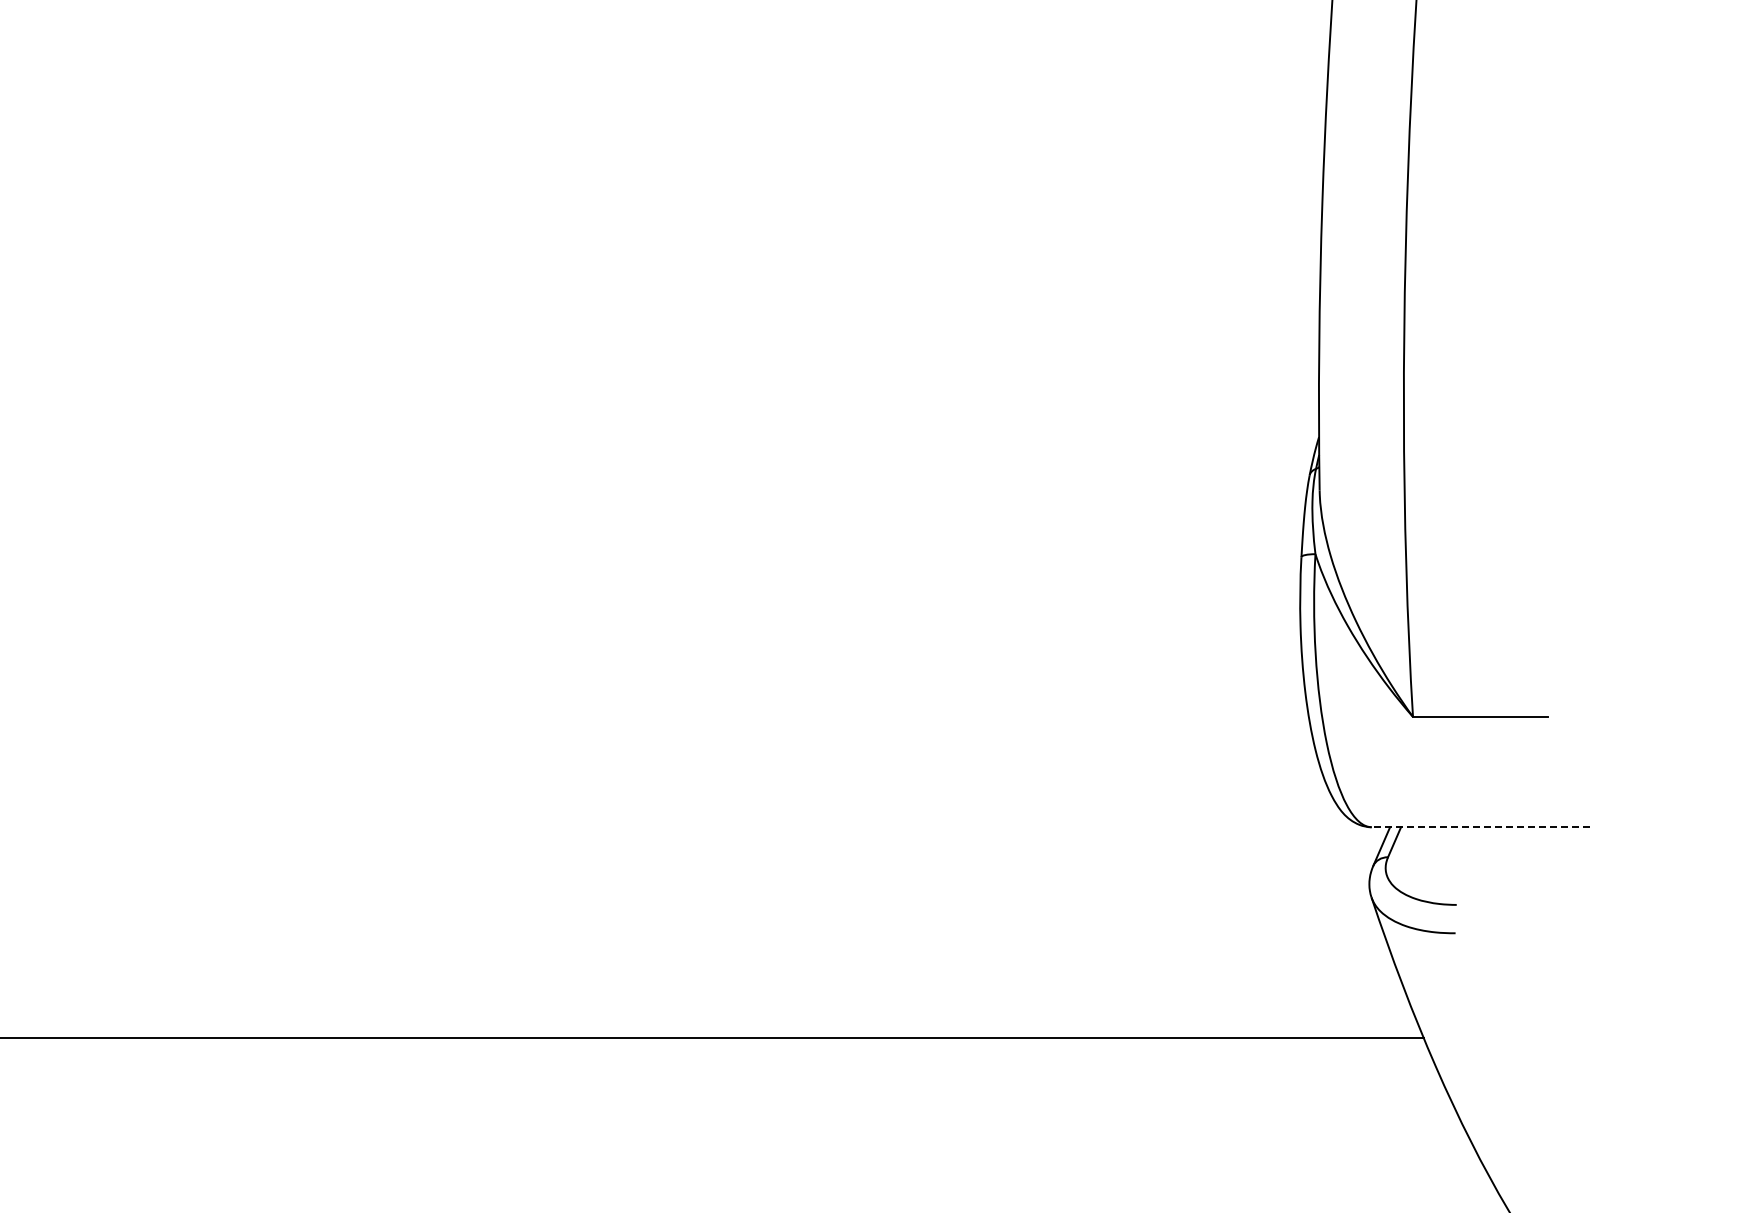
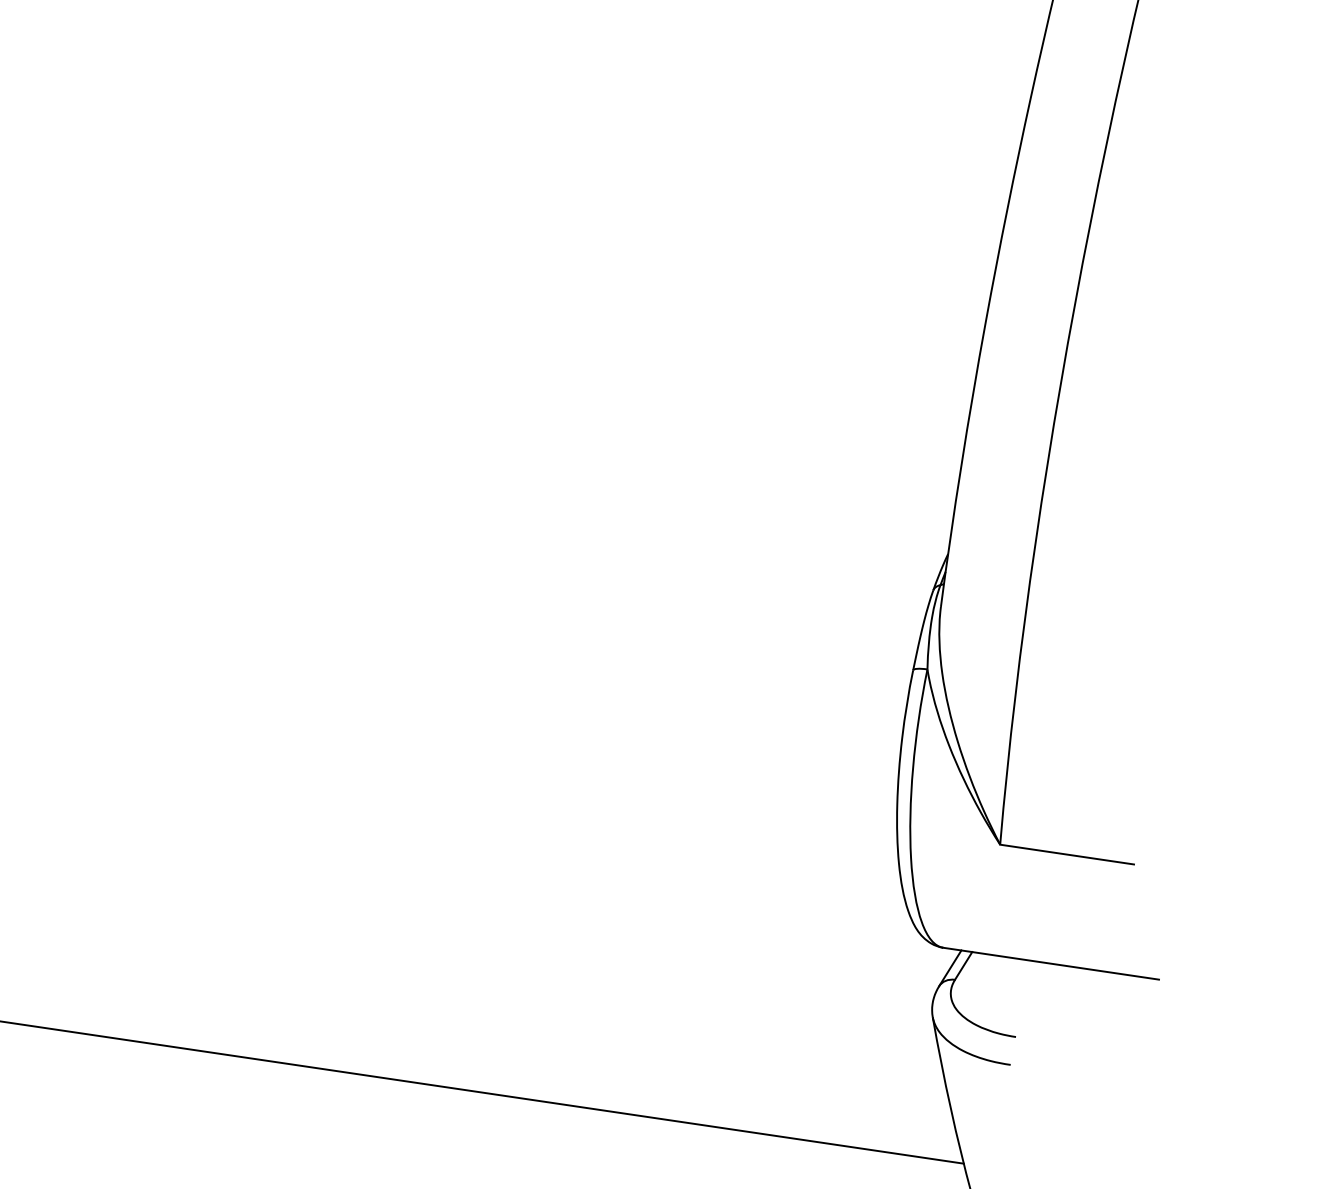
line: (1480, 827) -> (1050, 963), dashed -> solid

